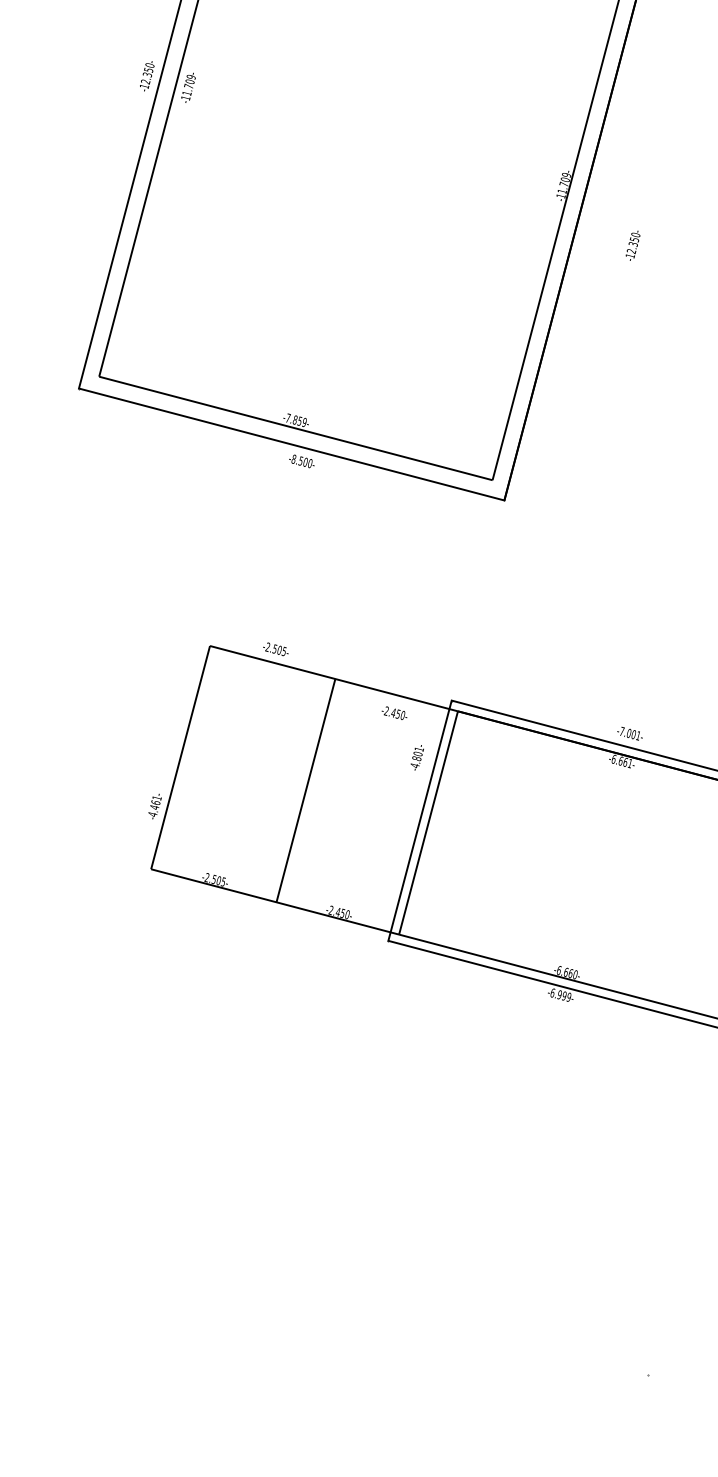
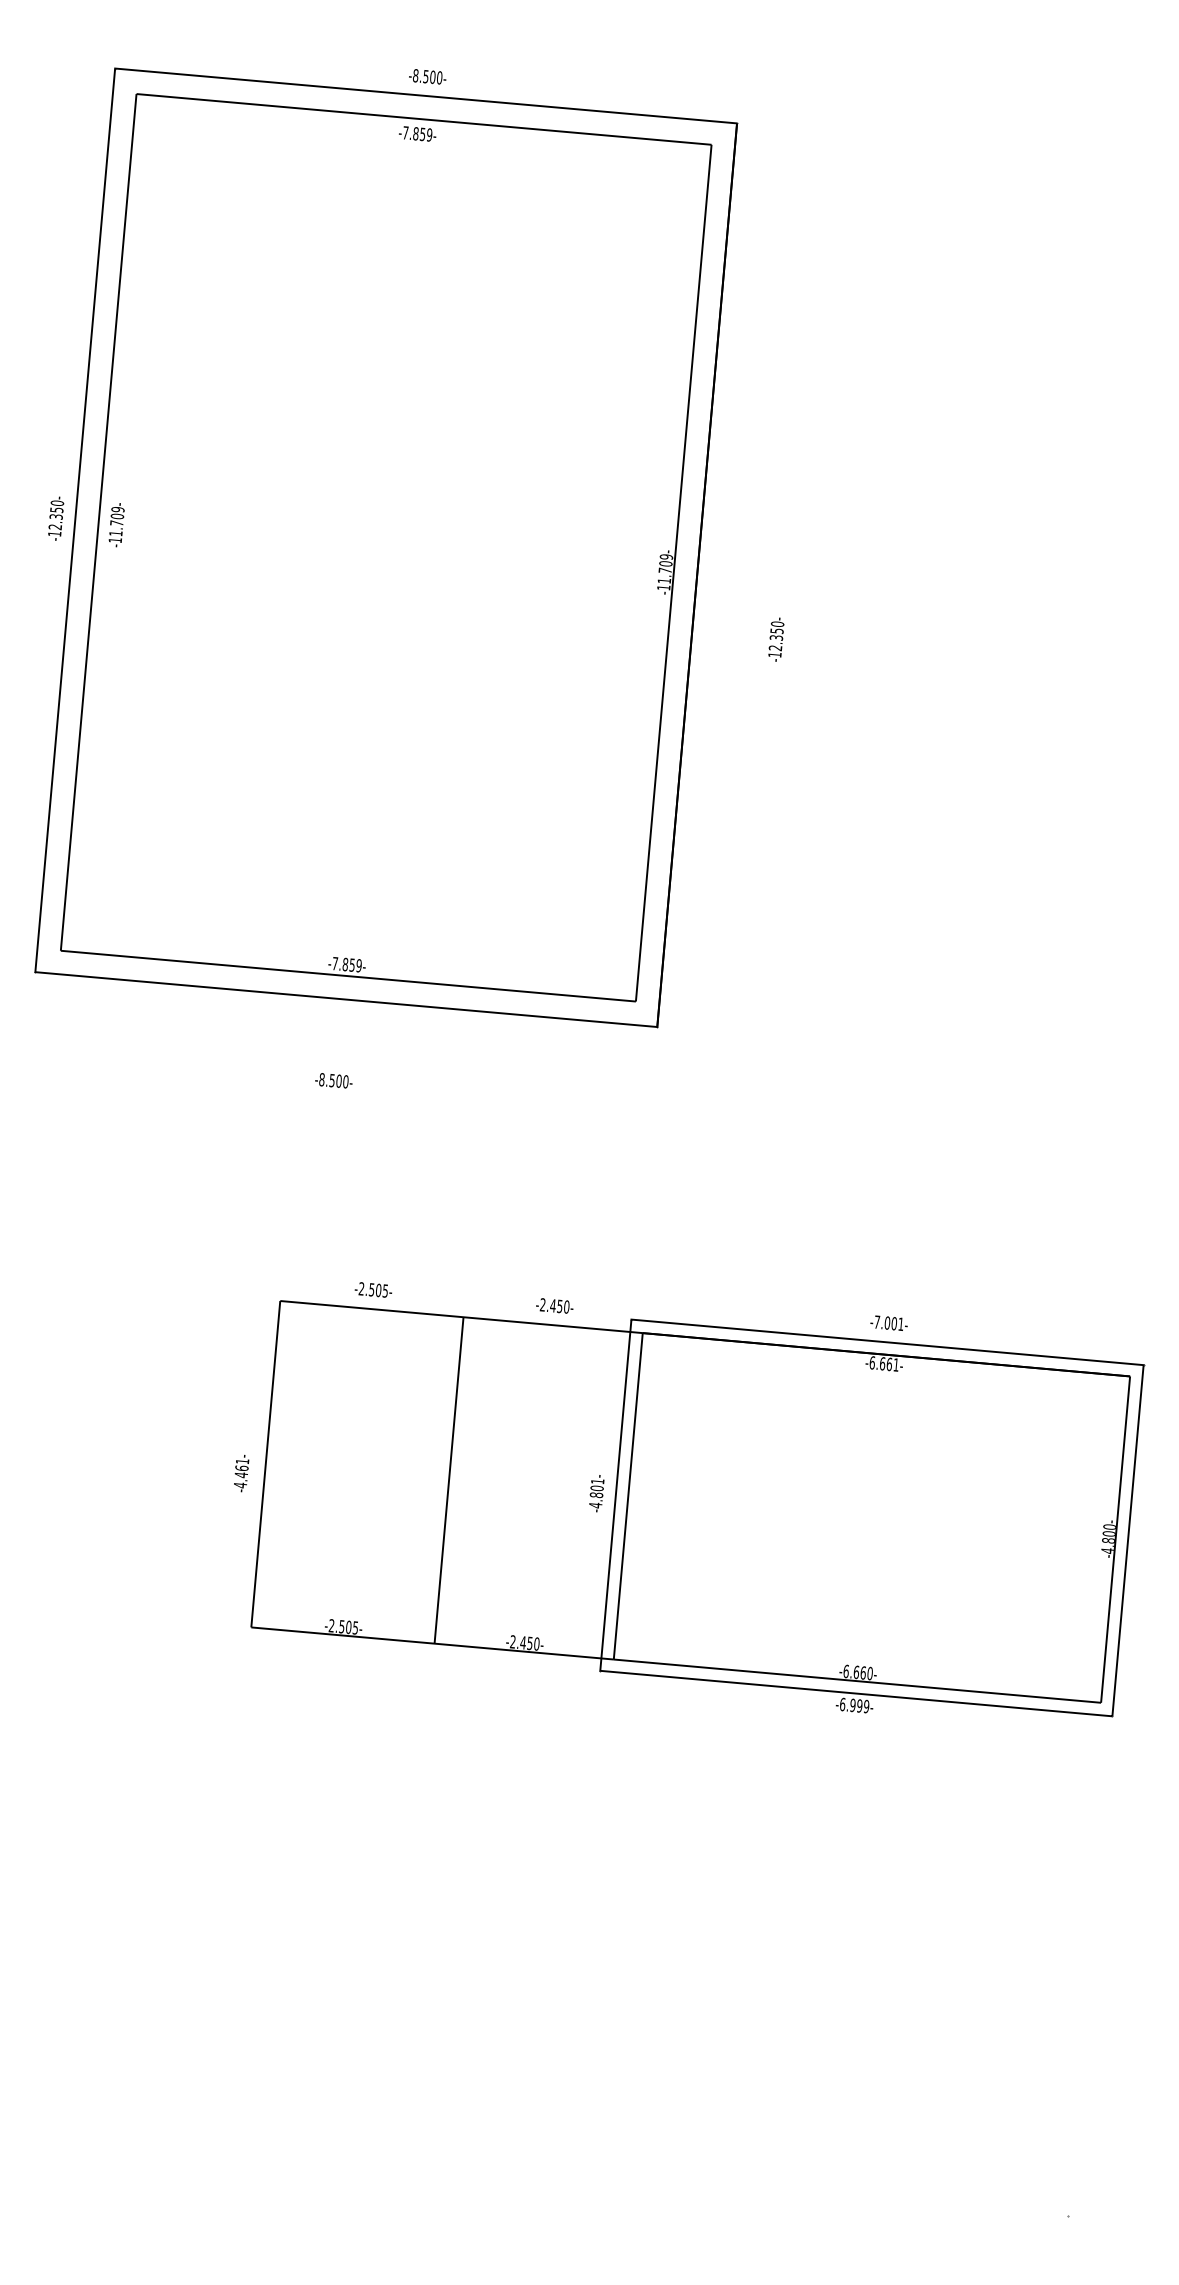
text: (301, 461) -> (333, 1080), moved
text: (394, 712) -> (554, 1305), moved
text: (417, 757) -> (596, 1493), moved
text: (154, 806) -> (241, 1473), moved

